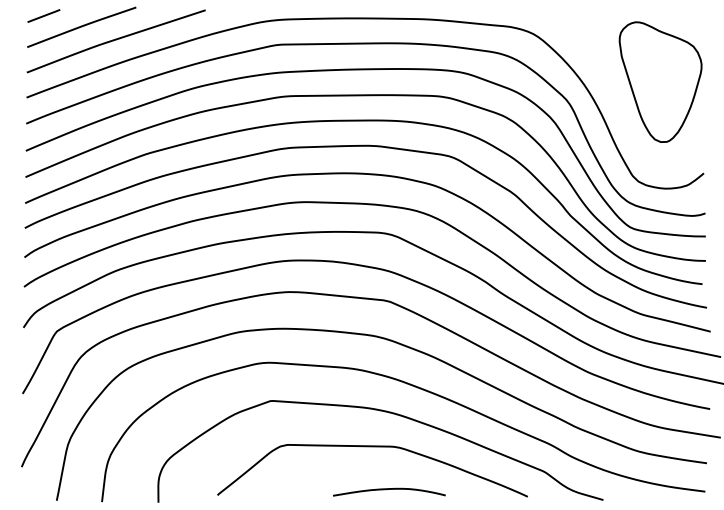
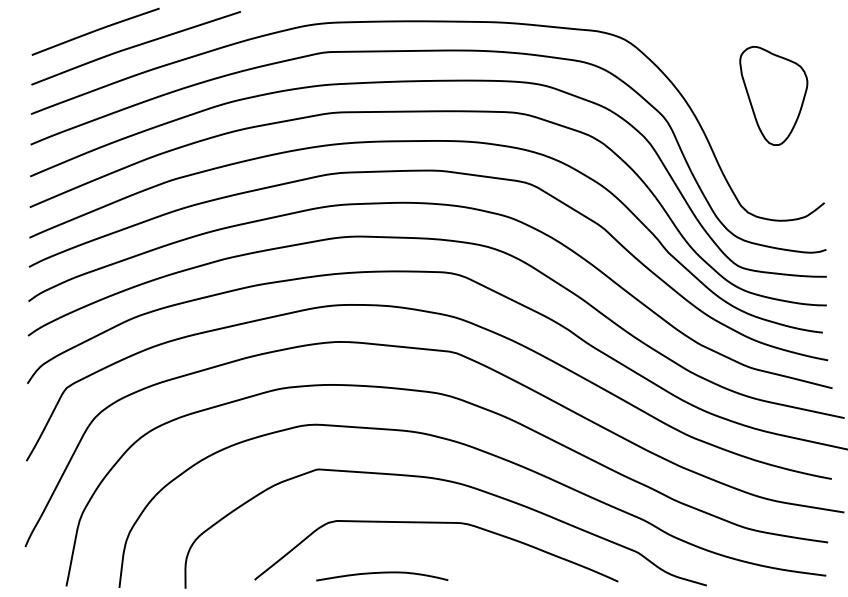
line: (43, 15) -> (50, 17), removed
part: (660, 81) -> (773, 95), size x0.7
curve: (389, 489) -> (382, 573), moved

